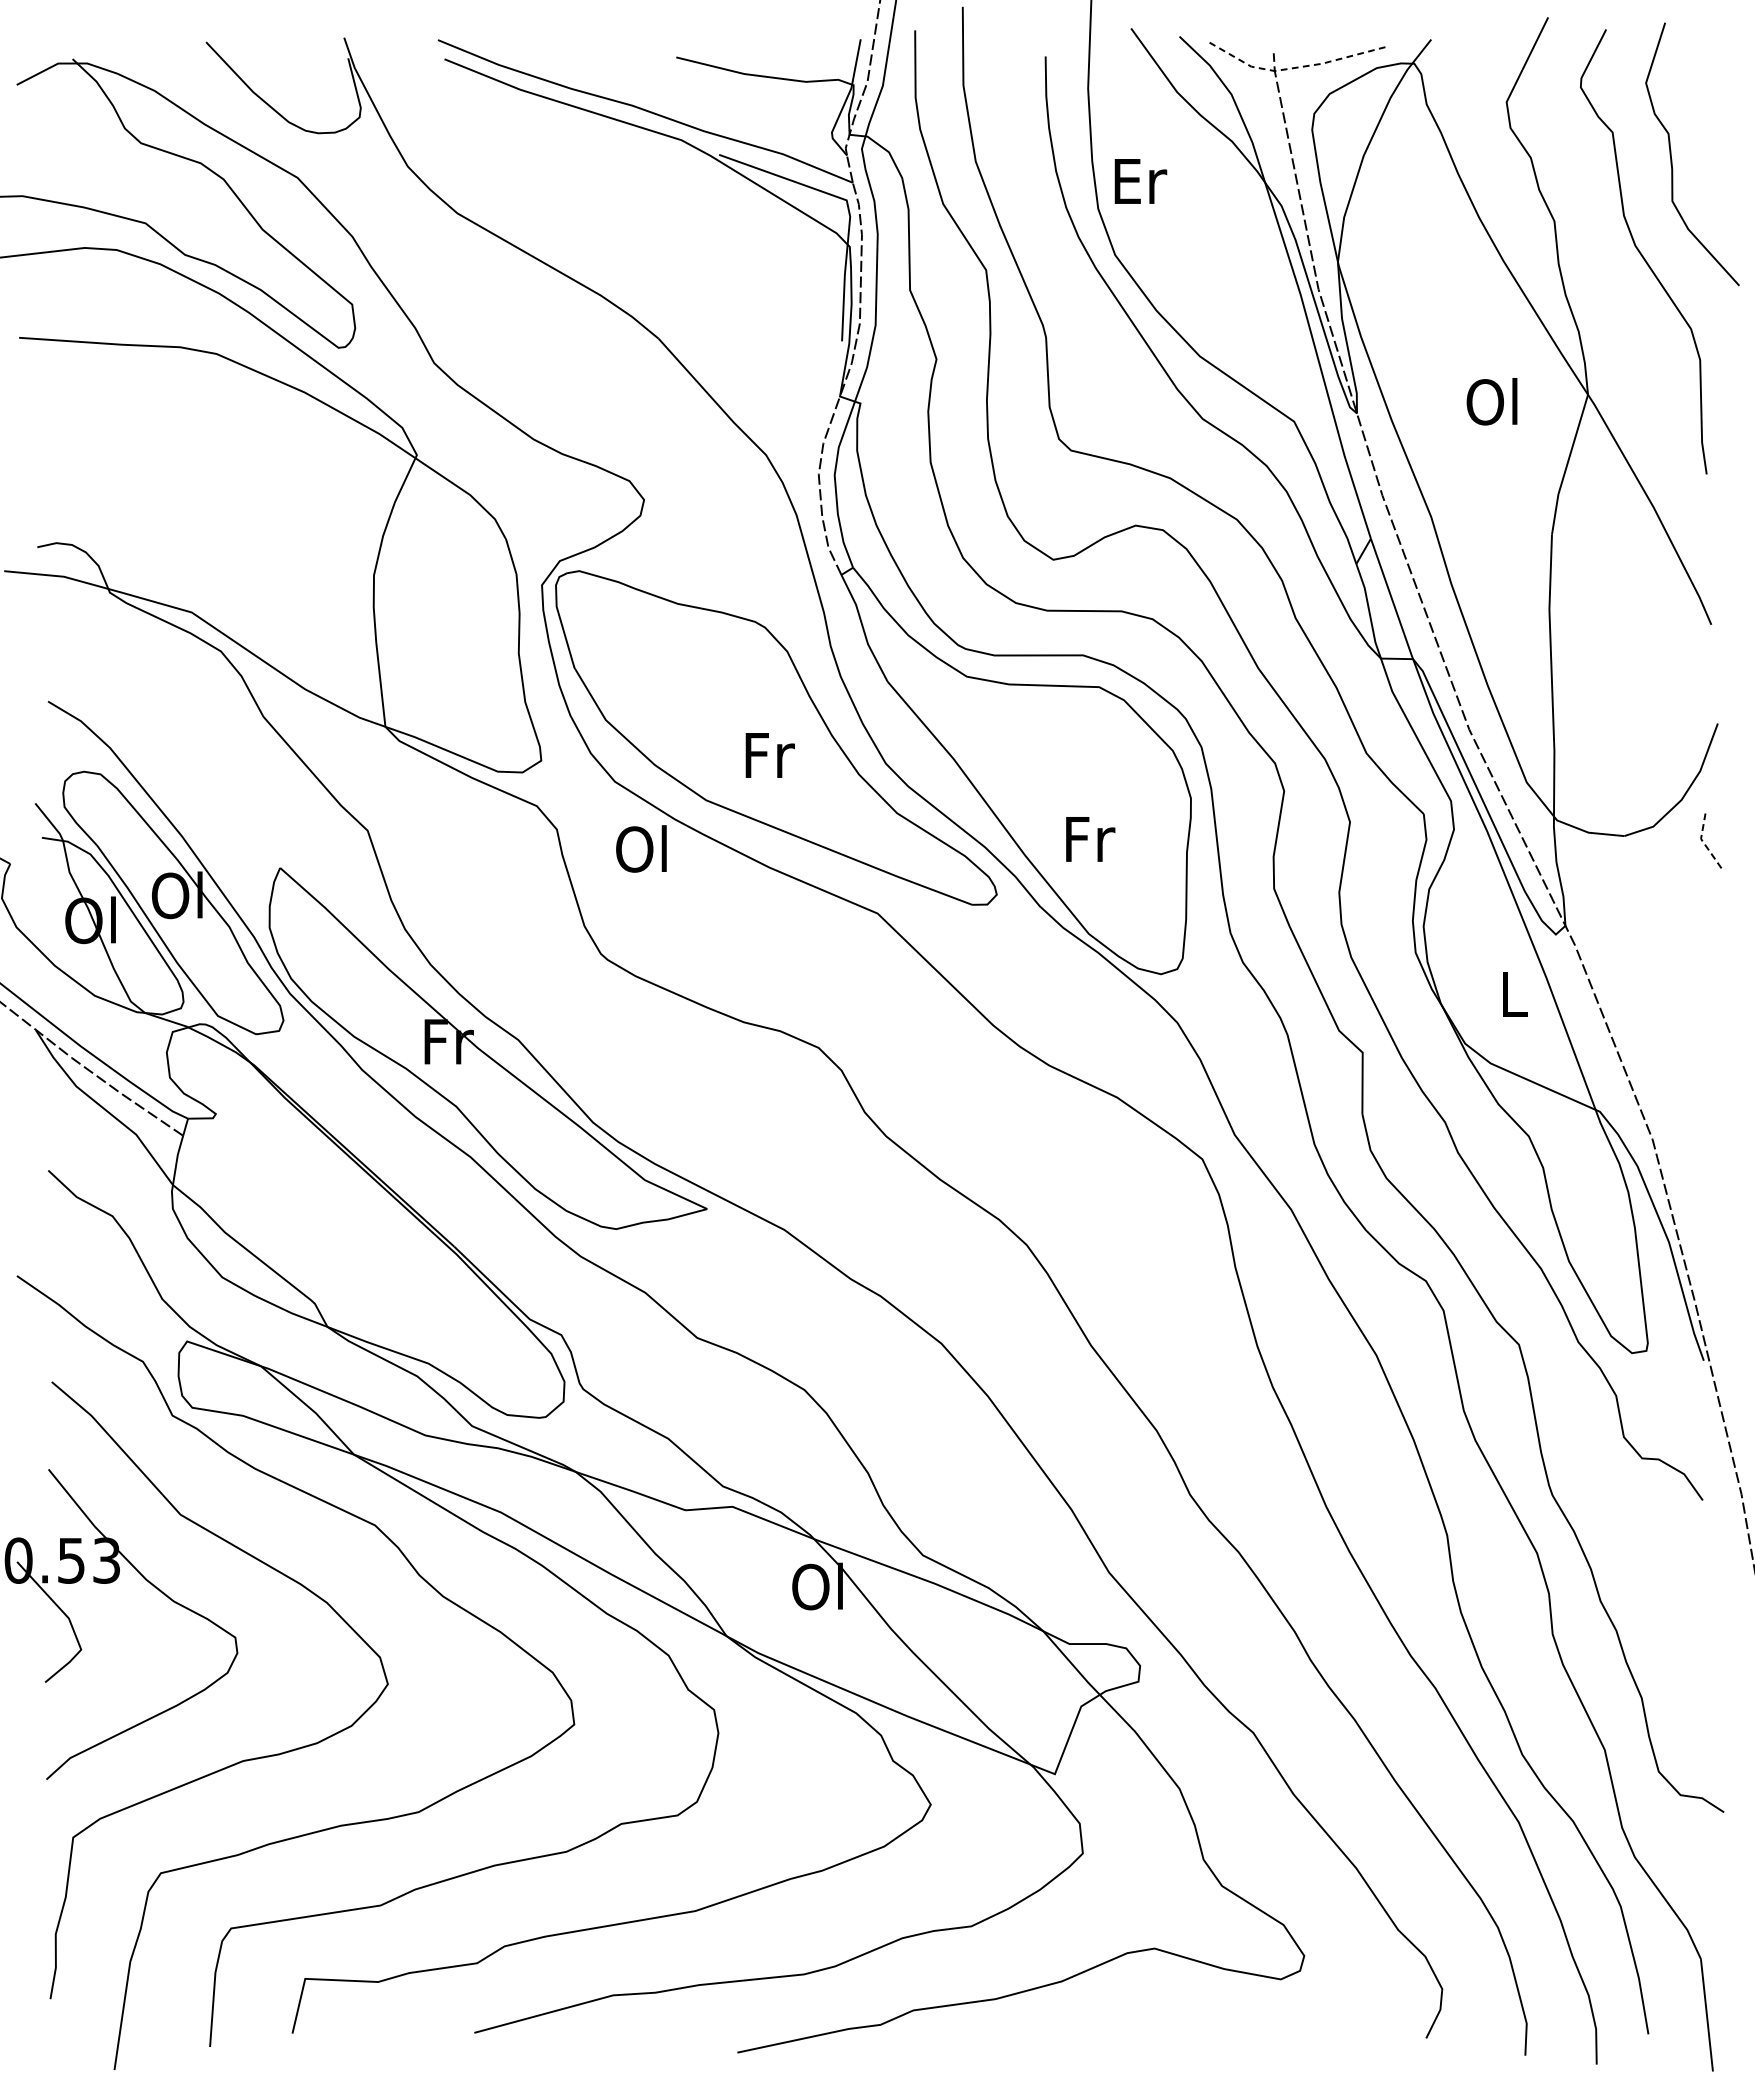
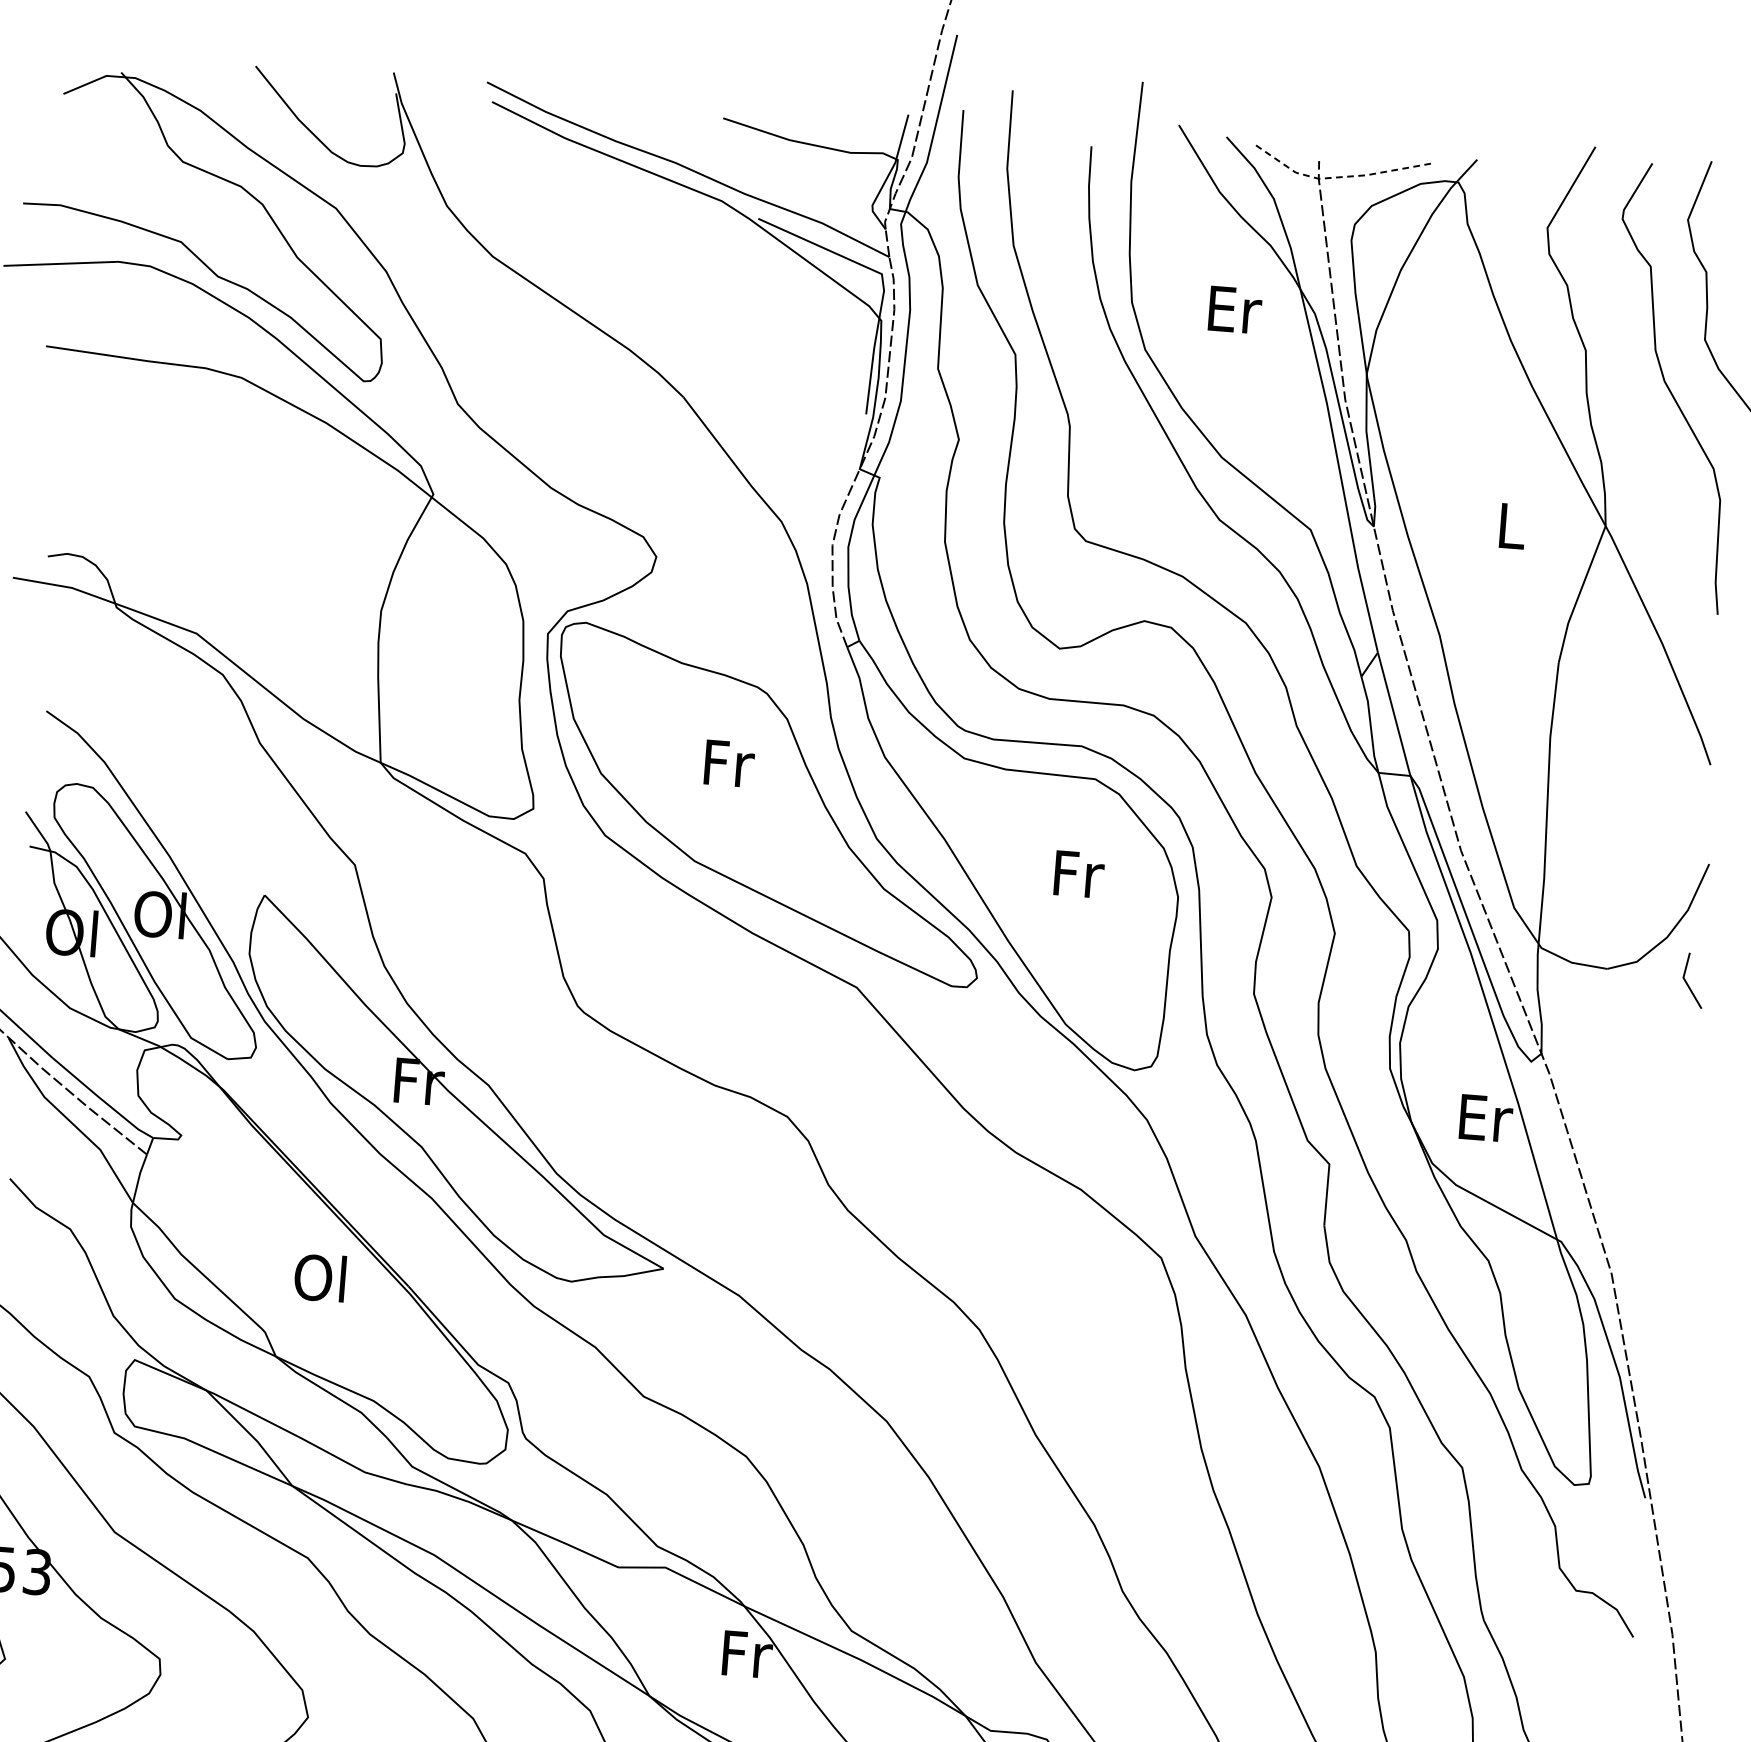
text: (1140, 181) -> (1234, 310), moved
text: (1491, 401) -> (1508, 525), Ol -> L
text: (769, 755) -> (728, 763), moved
text: (1090, 839) -> (1079, 874), moved
line: (1703, 842) -> (1685, 981), dashed -> solid
text: (641, 848) -> (320, 1277), moved
text: (1515, 994) -> (1486, 1118), L -> Er
text: (818, 1586) -> (744, 1653), Ol -> Fr

